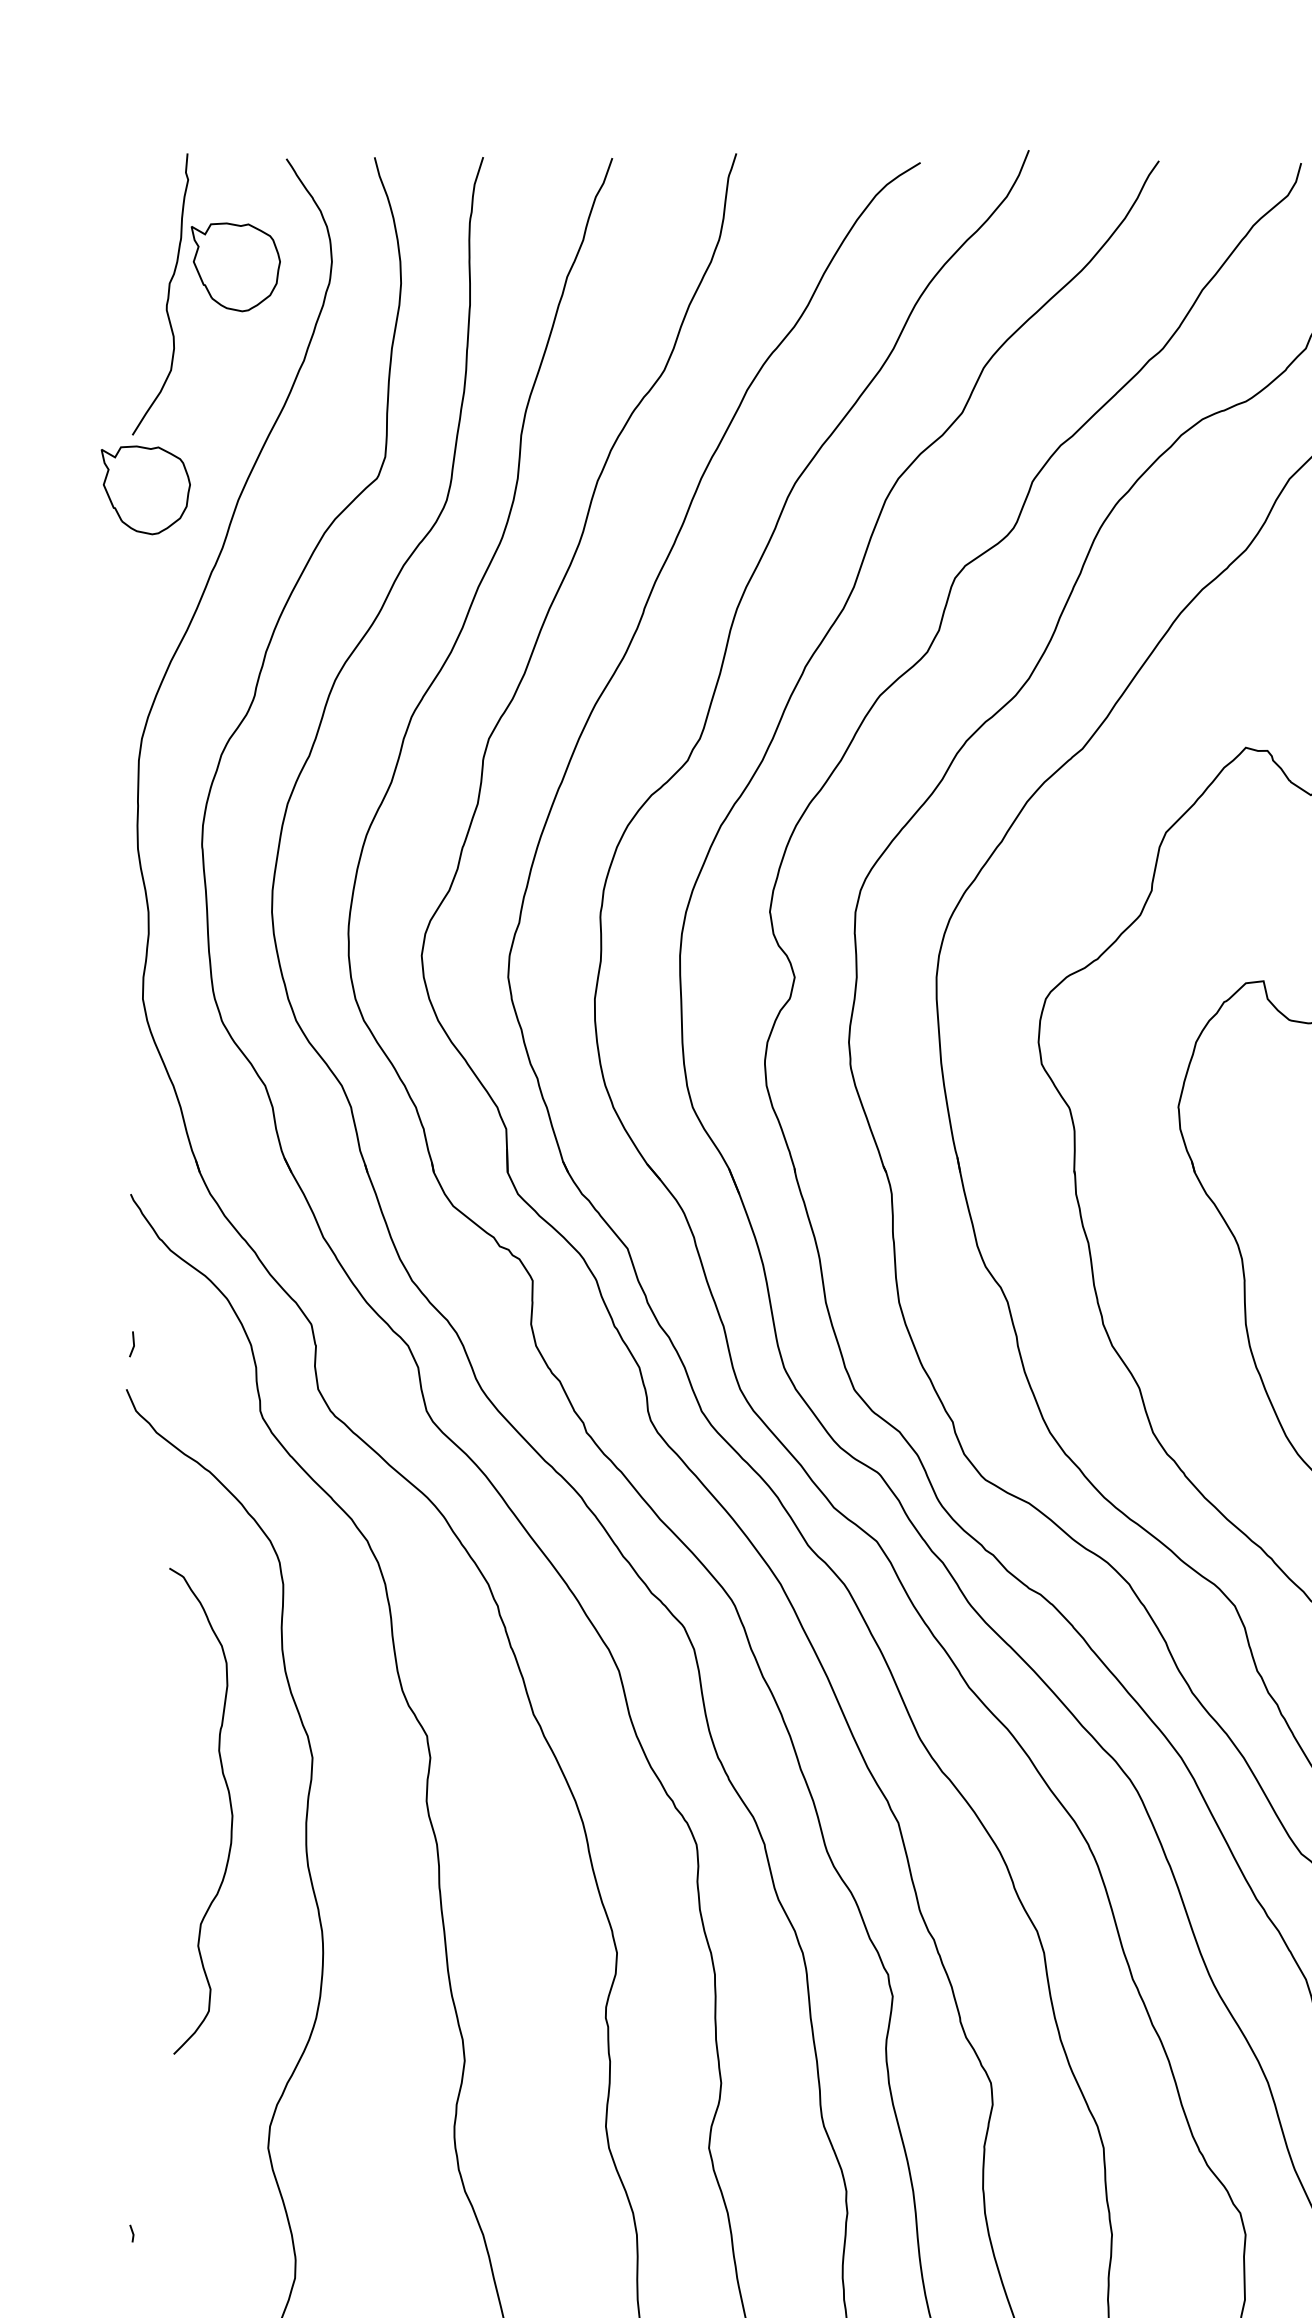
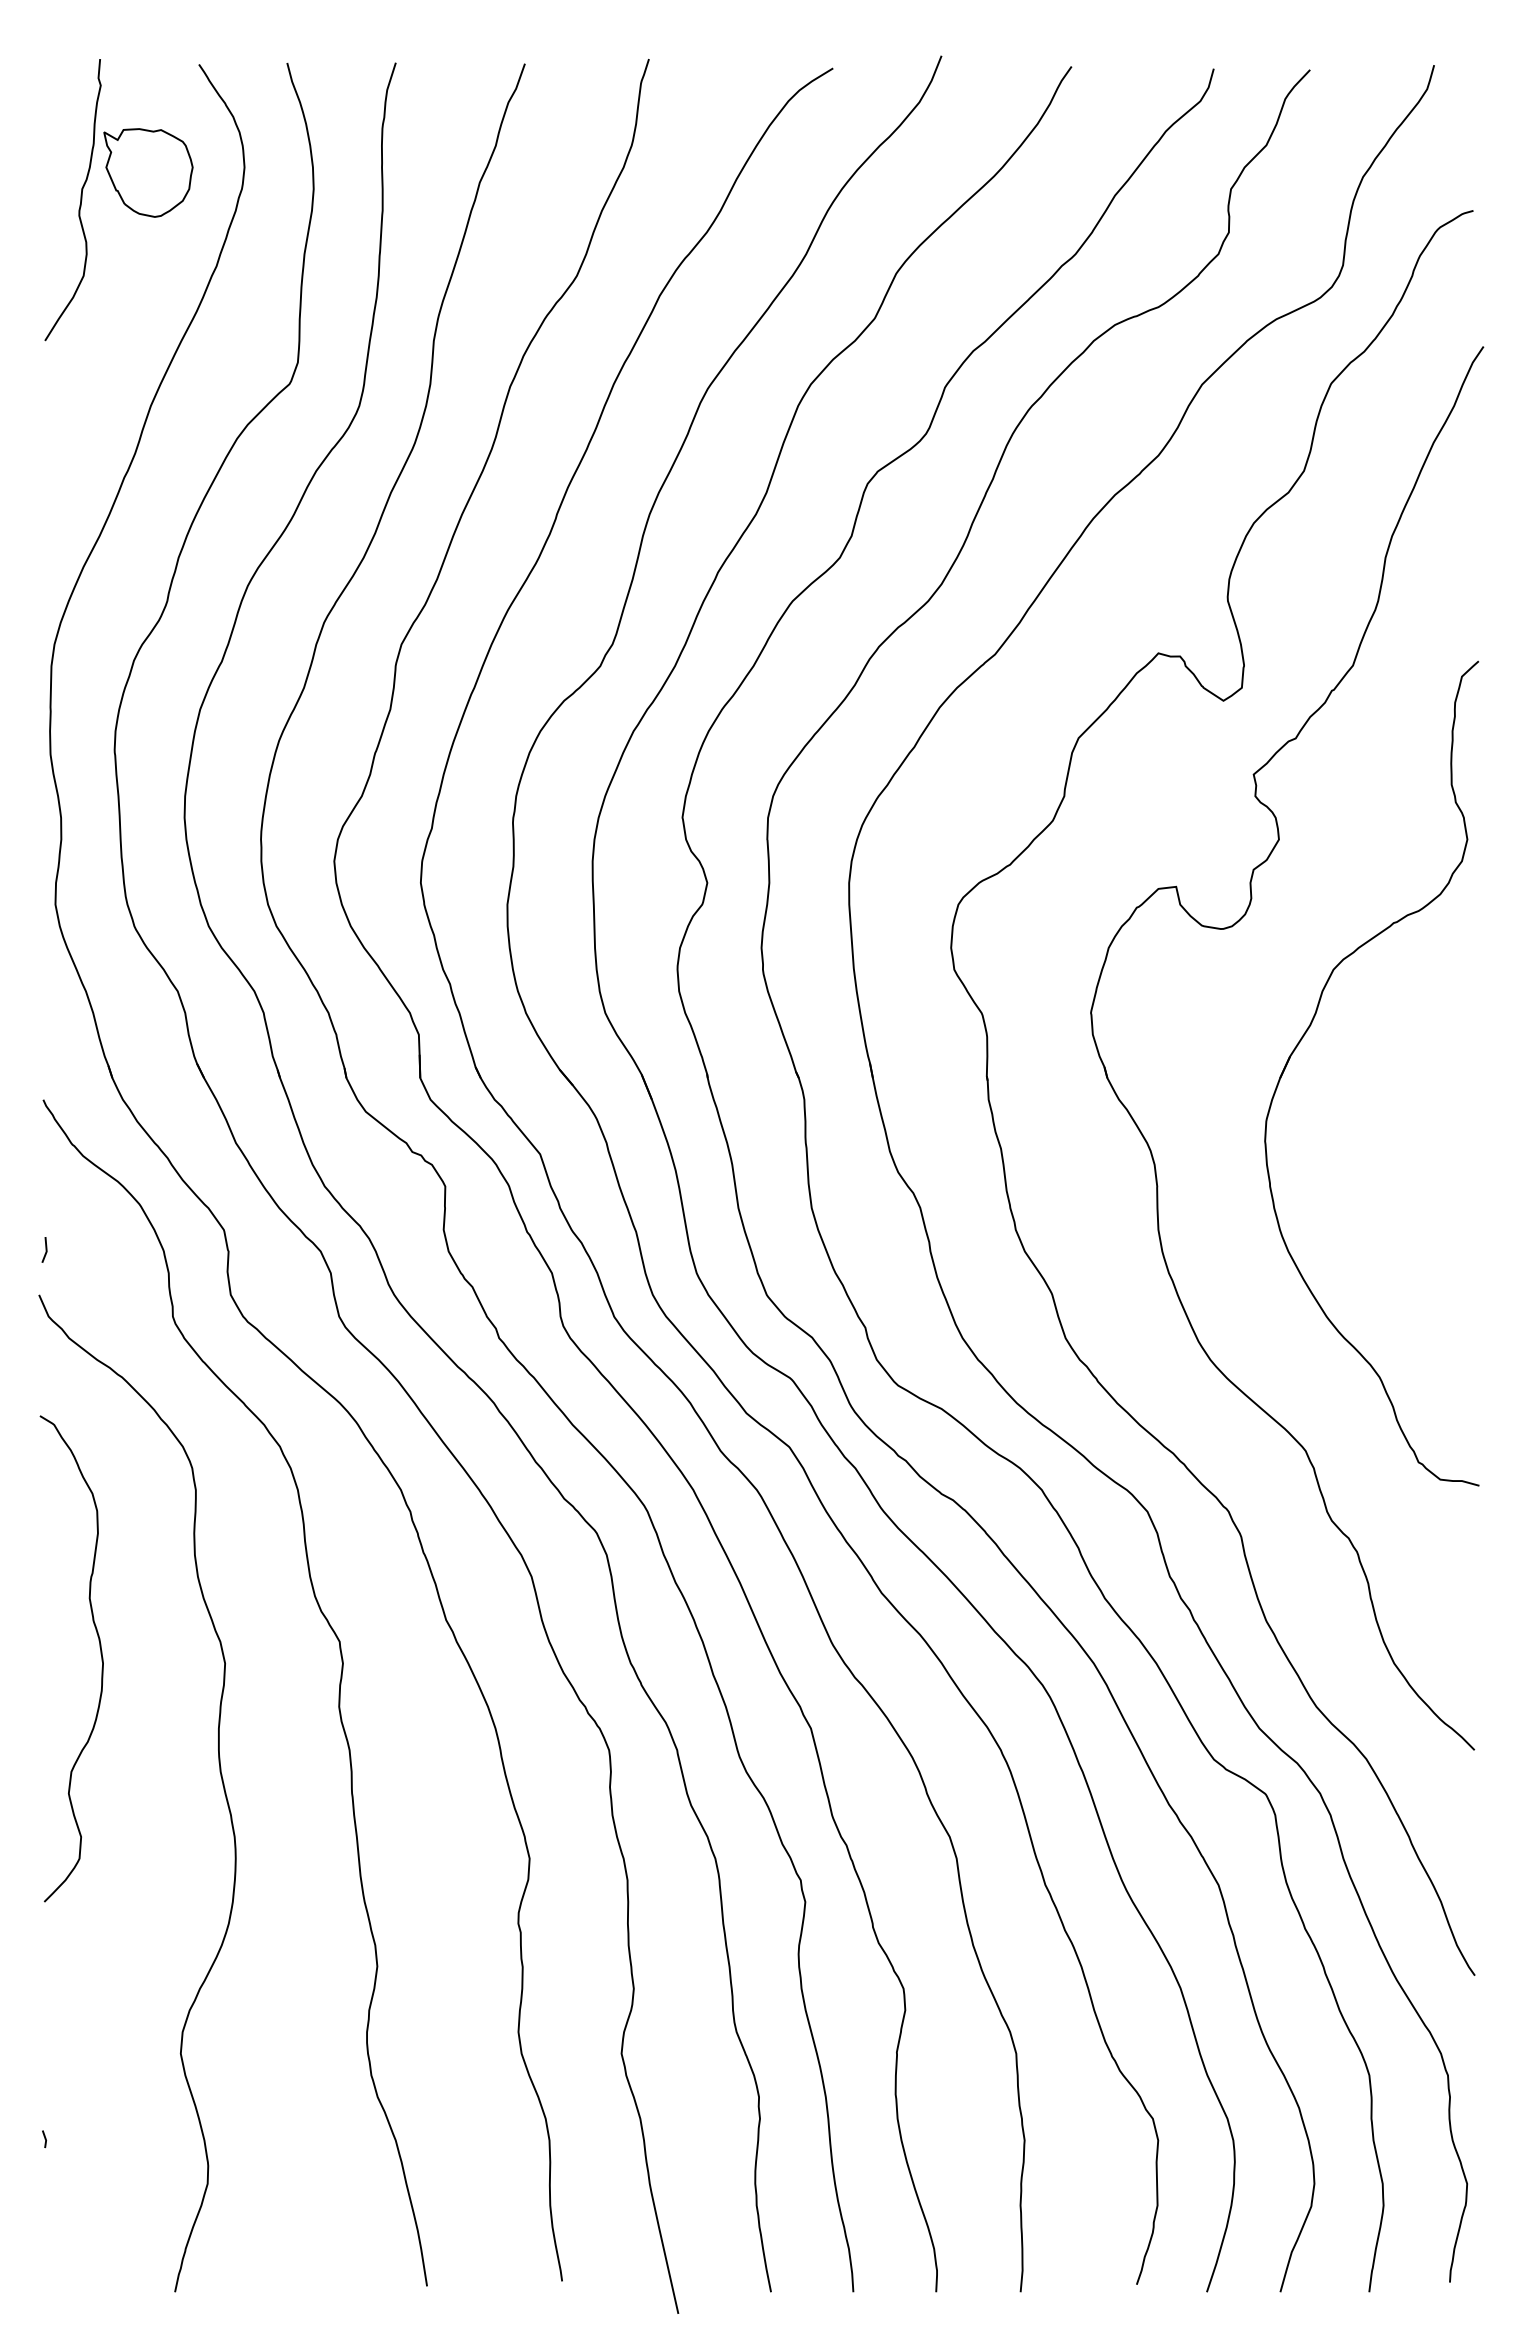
part: (145, 489) -> (58, 395), removed
curve: (229, 1806) -> (100, 1654), moved

